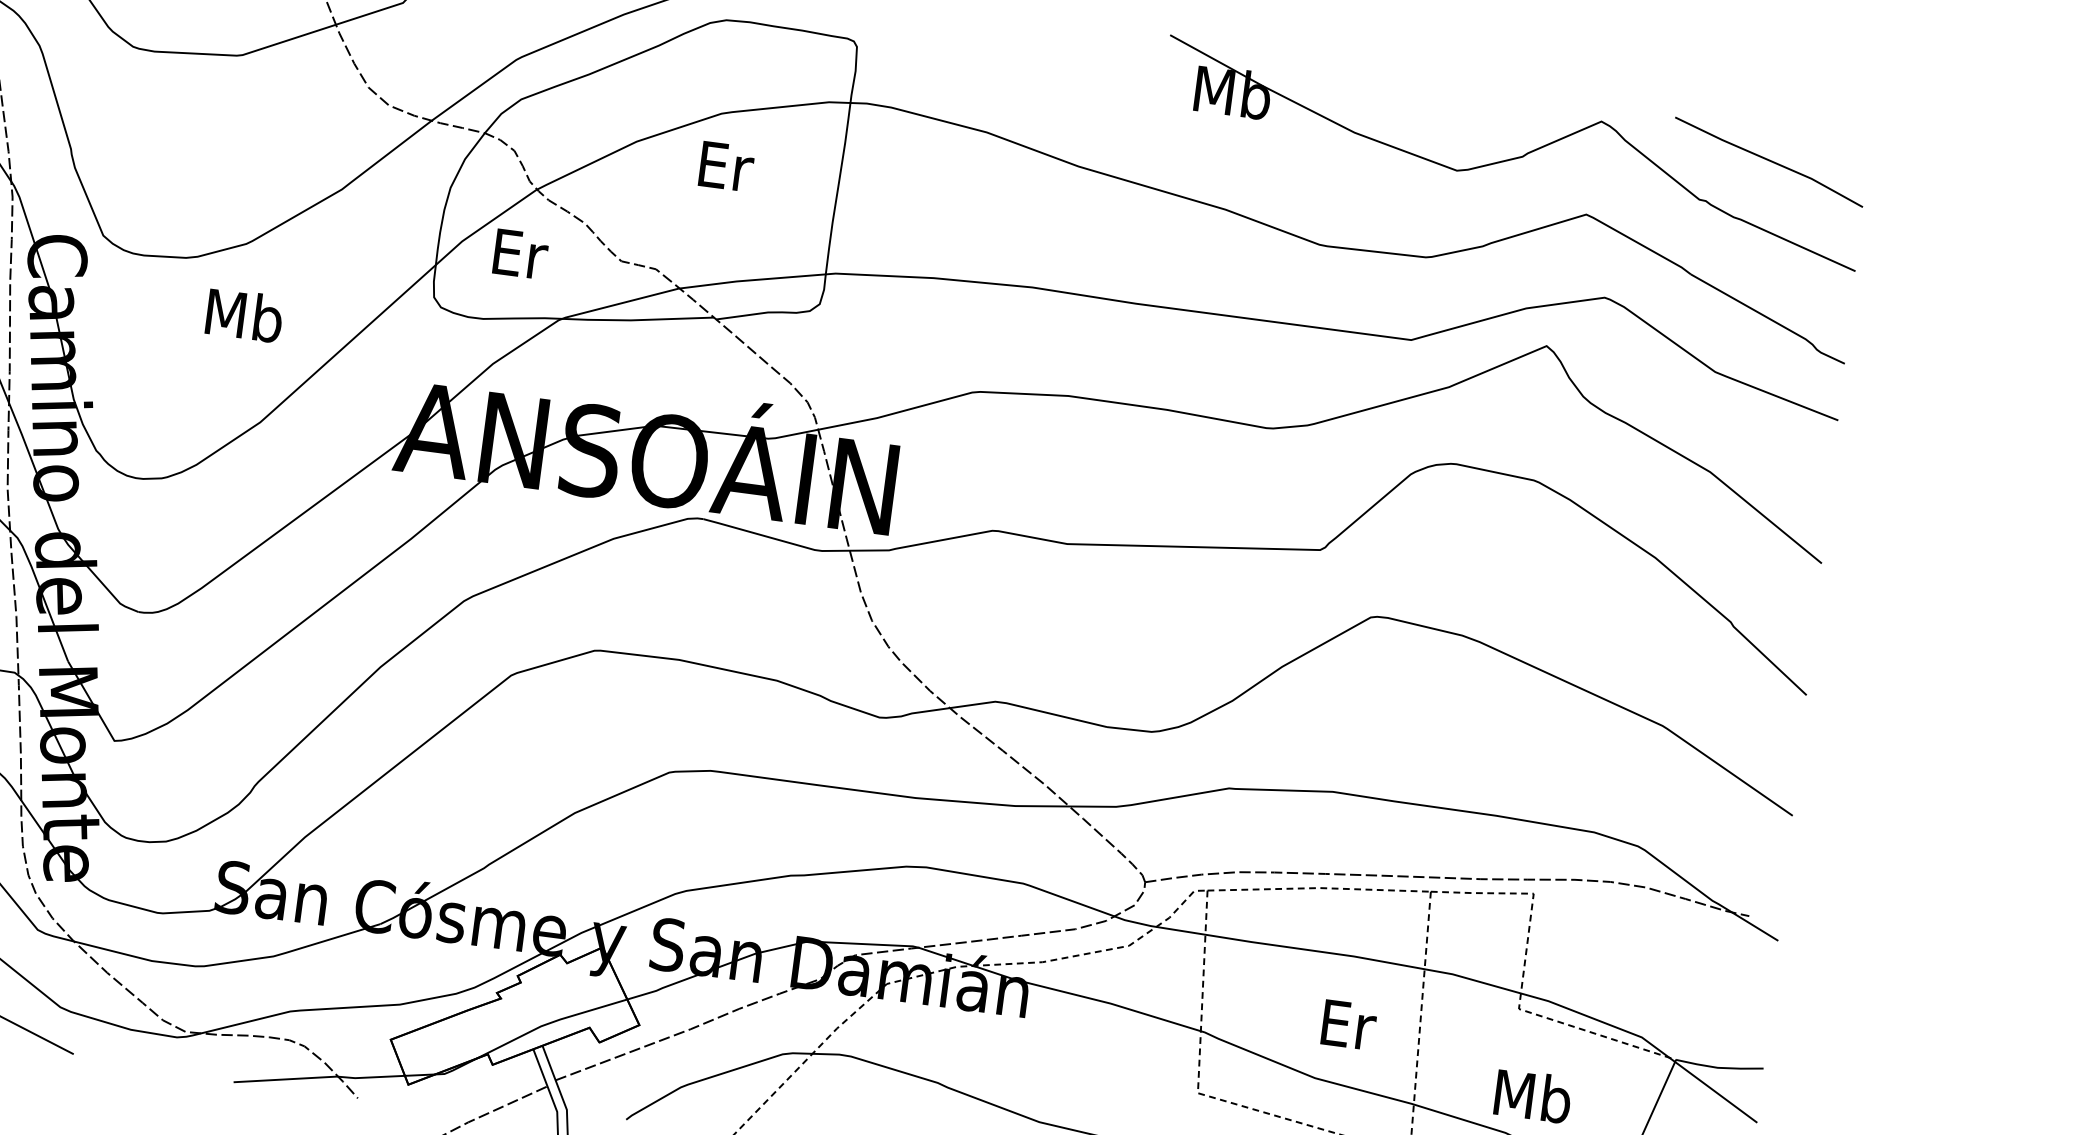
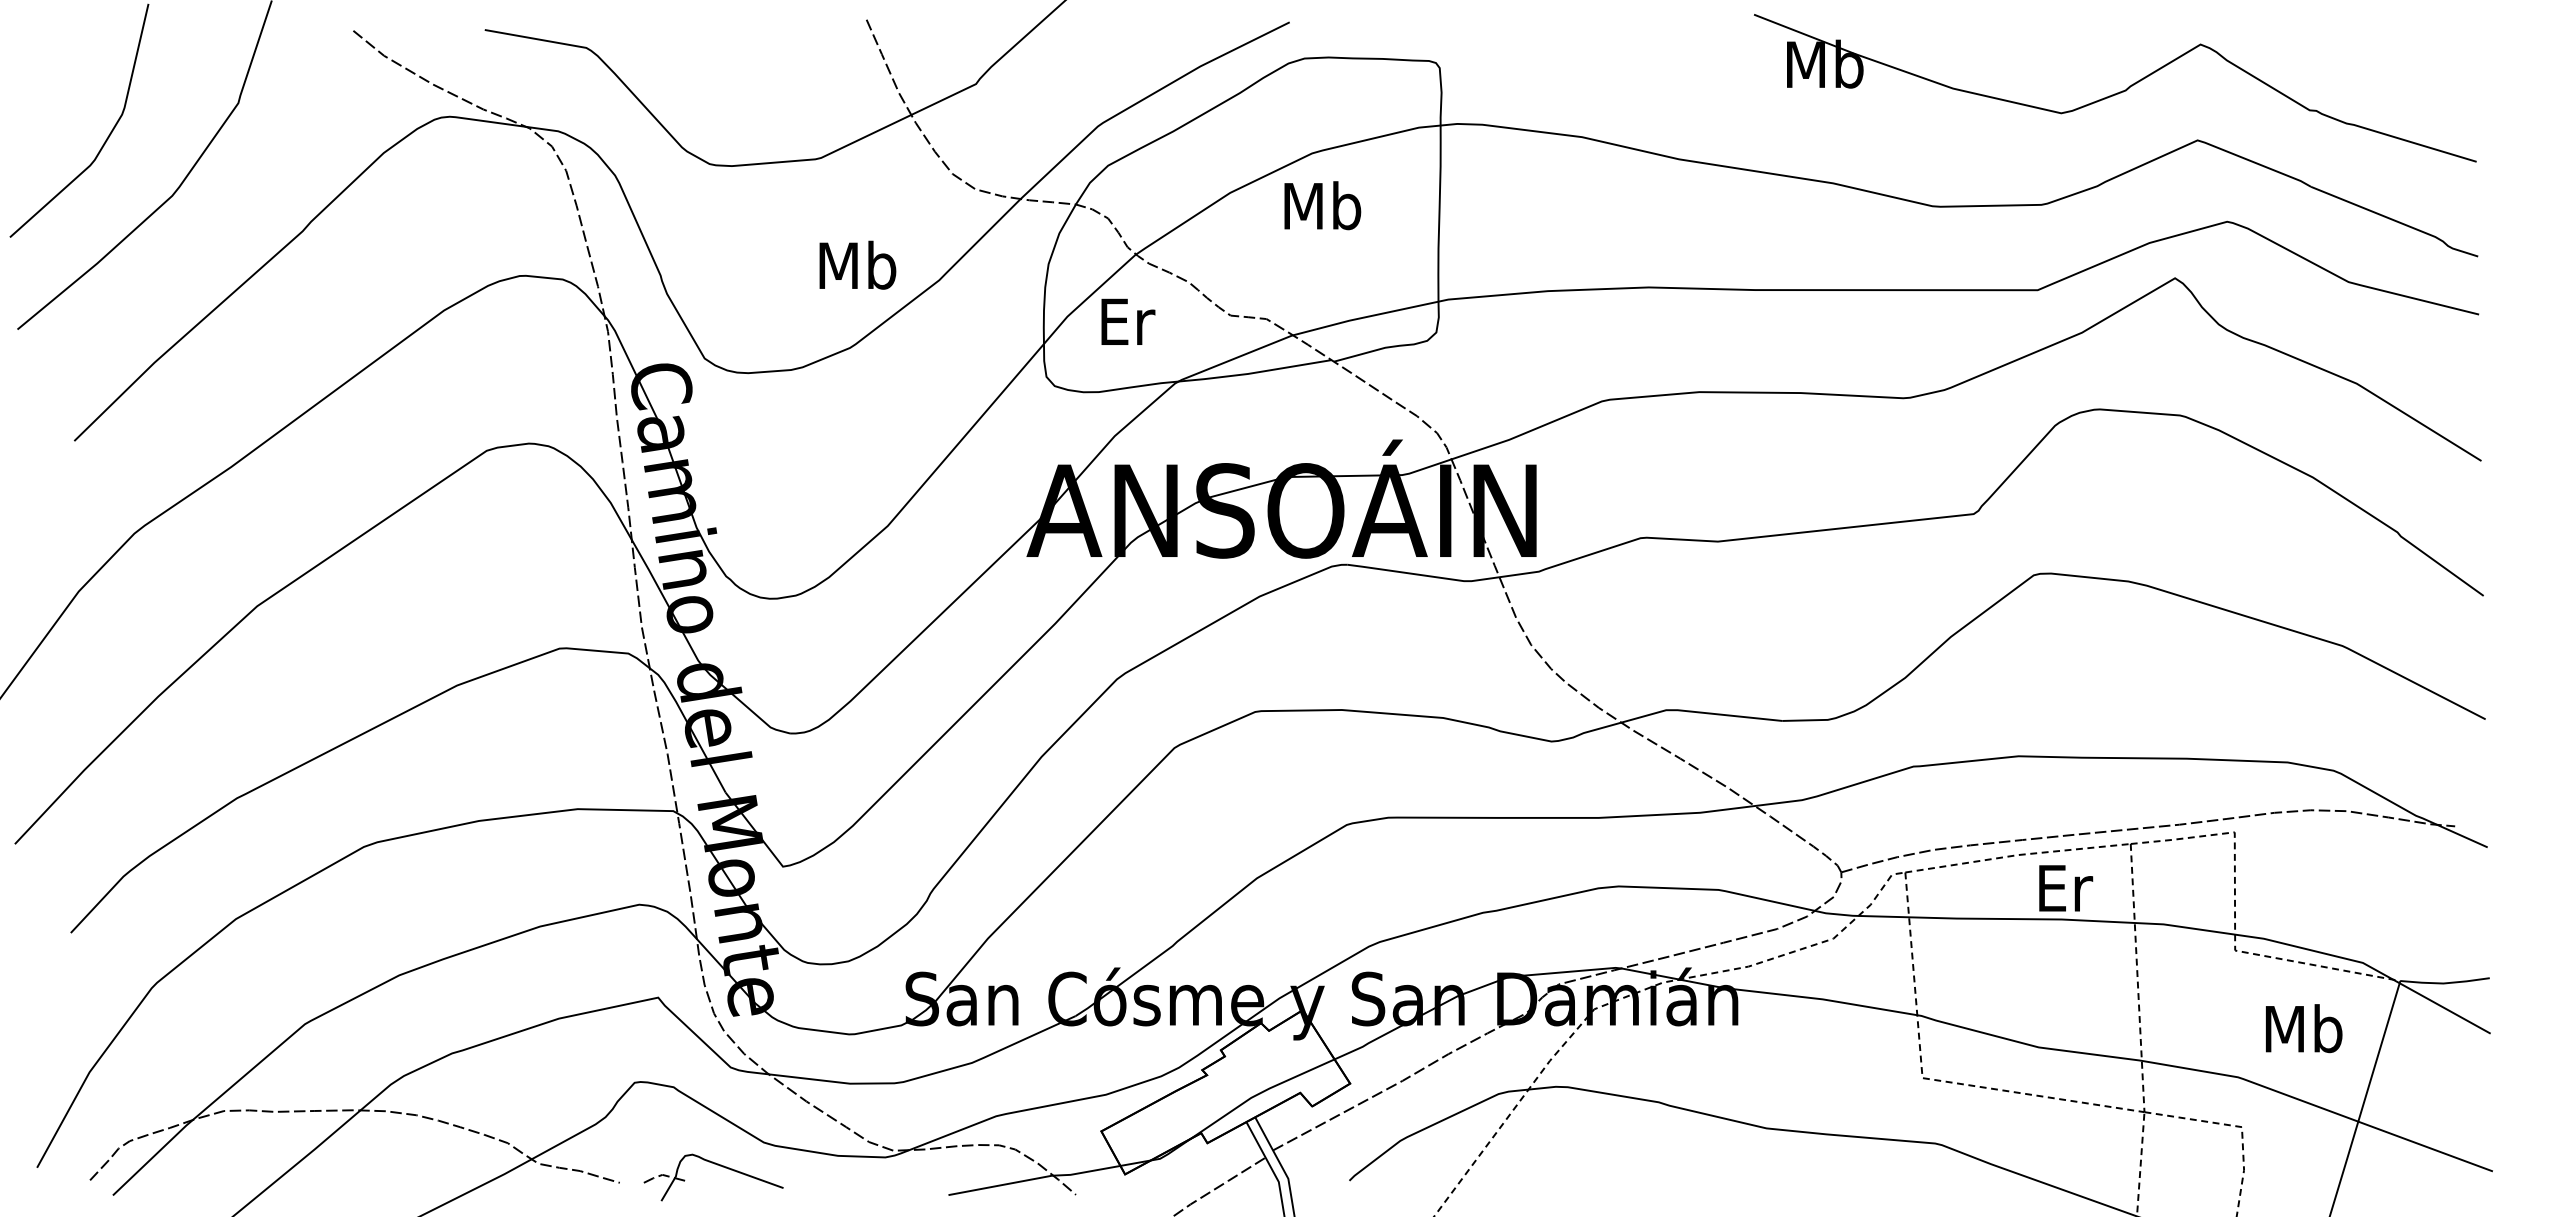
line: (1768, 161) -> (2374, 62), removed
text: (725, 165) -> (1322, 205), Er -> Mb
text: (244, 314) -> (857, 264), moved
text: (1349, 1025) -> (2066, 888), moved
text: (1533, 1096) -> (2304, 1028), moved

